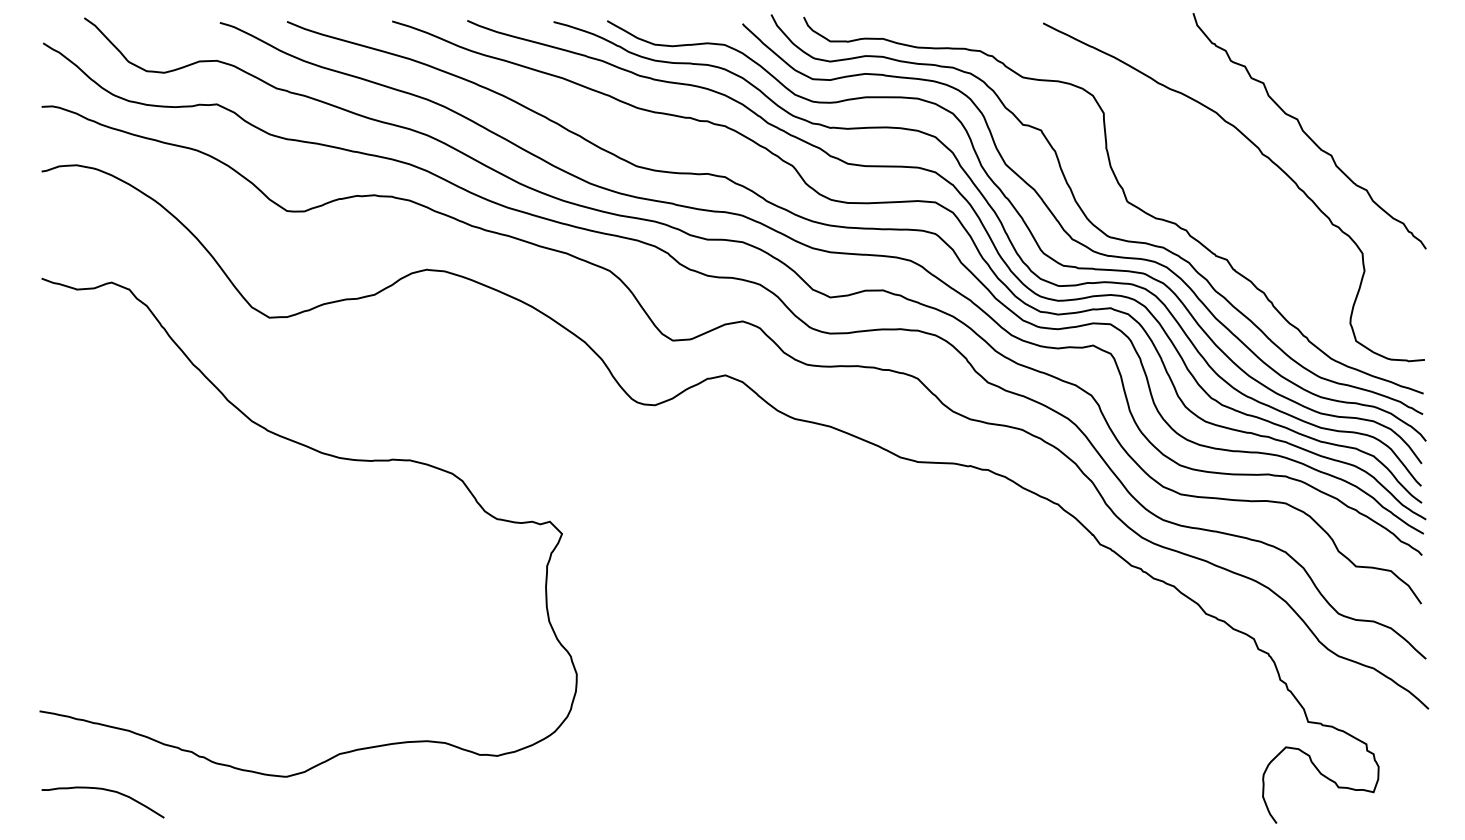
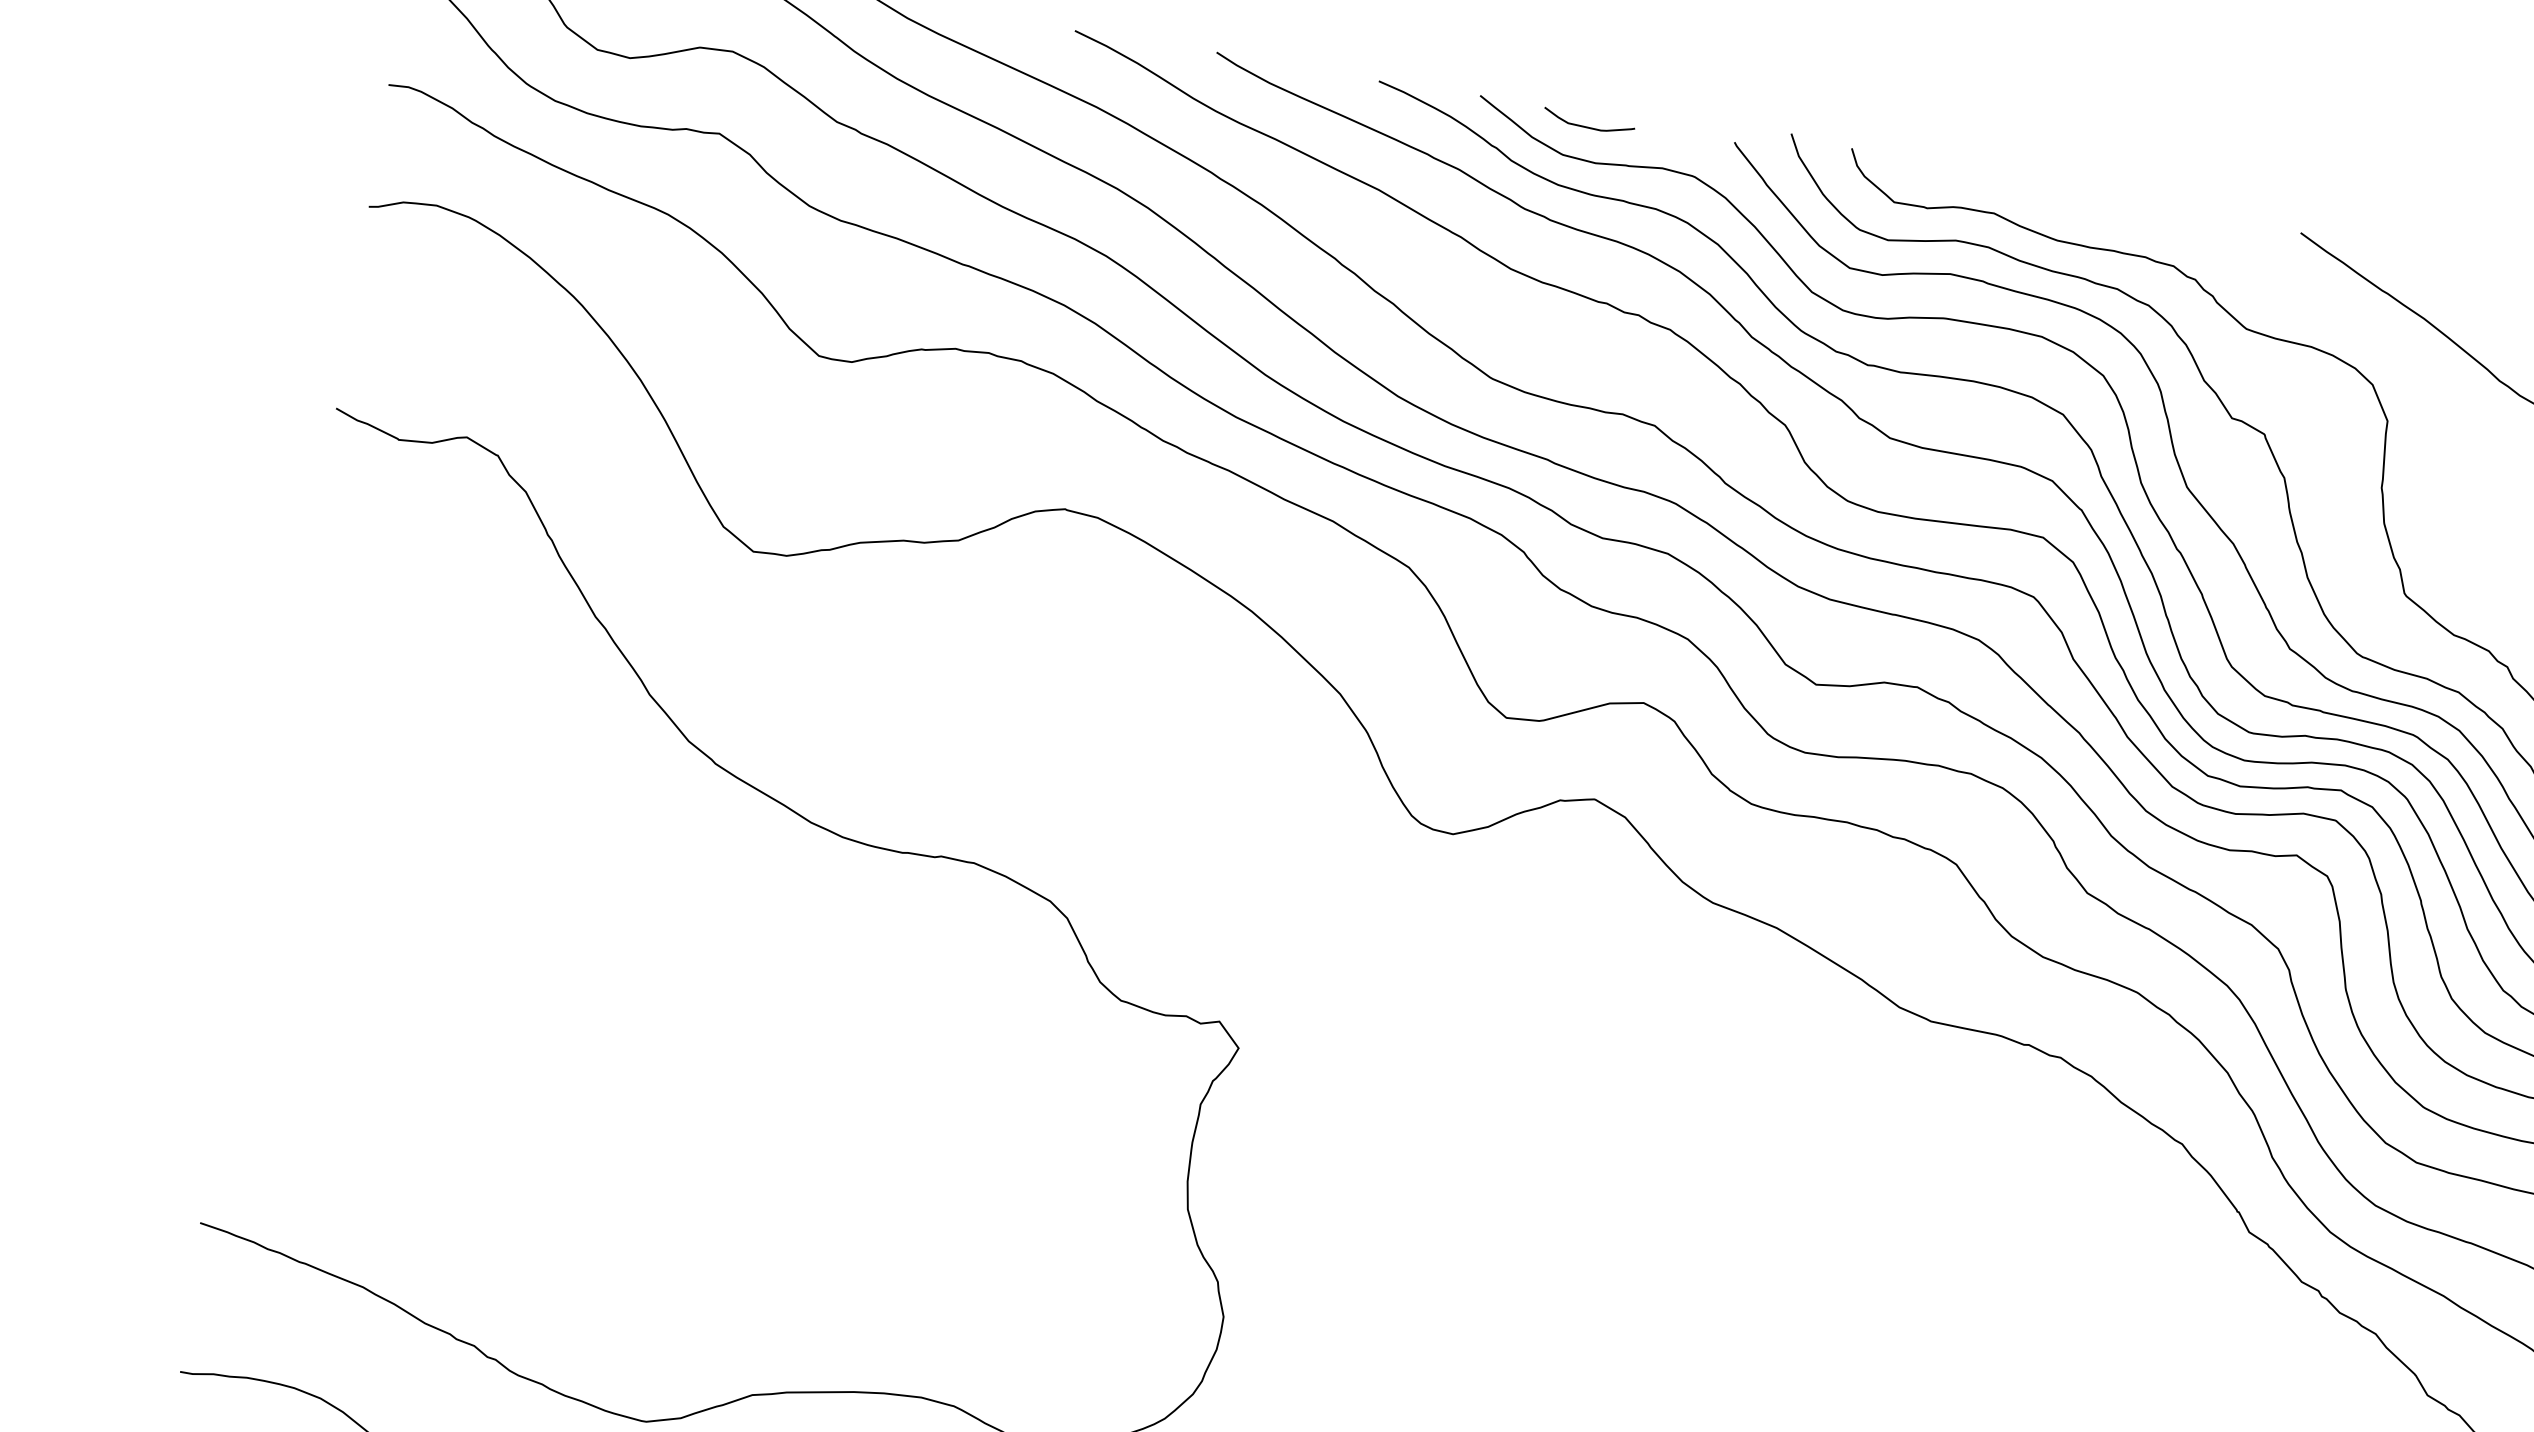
curve: (665, 27) -> (1588, 125), added

